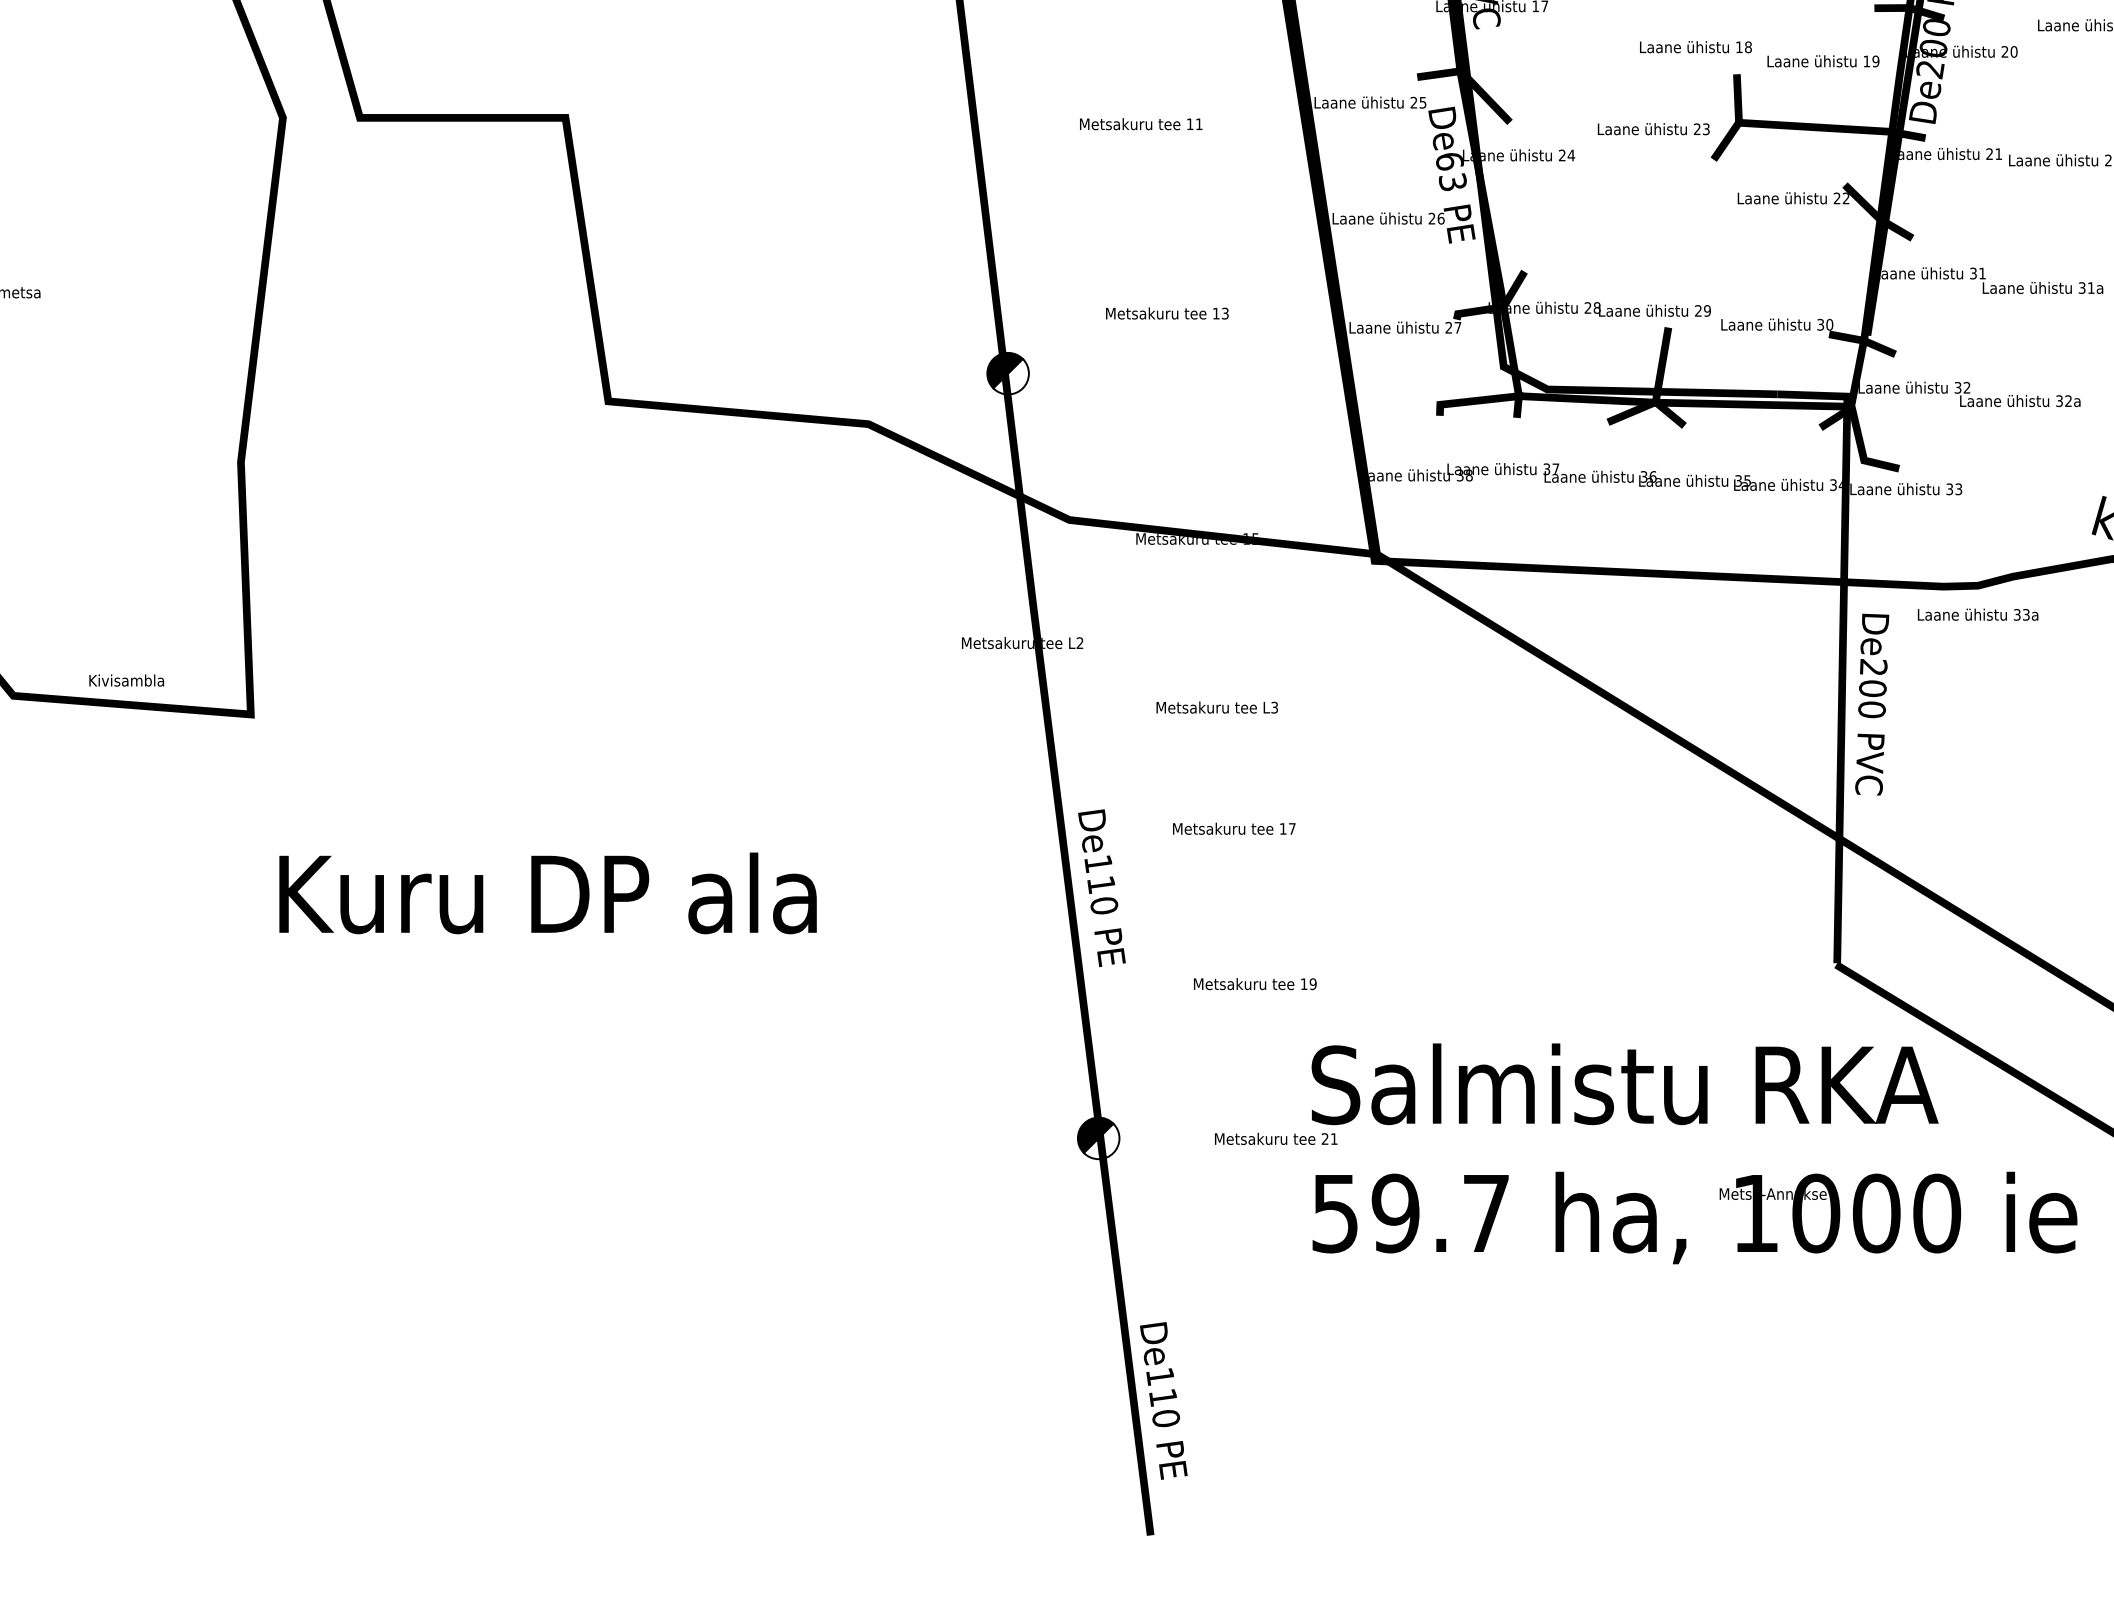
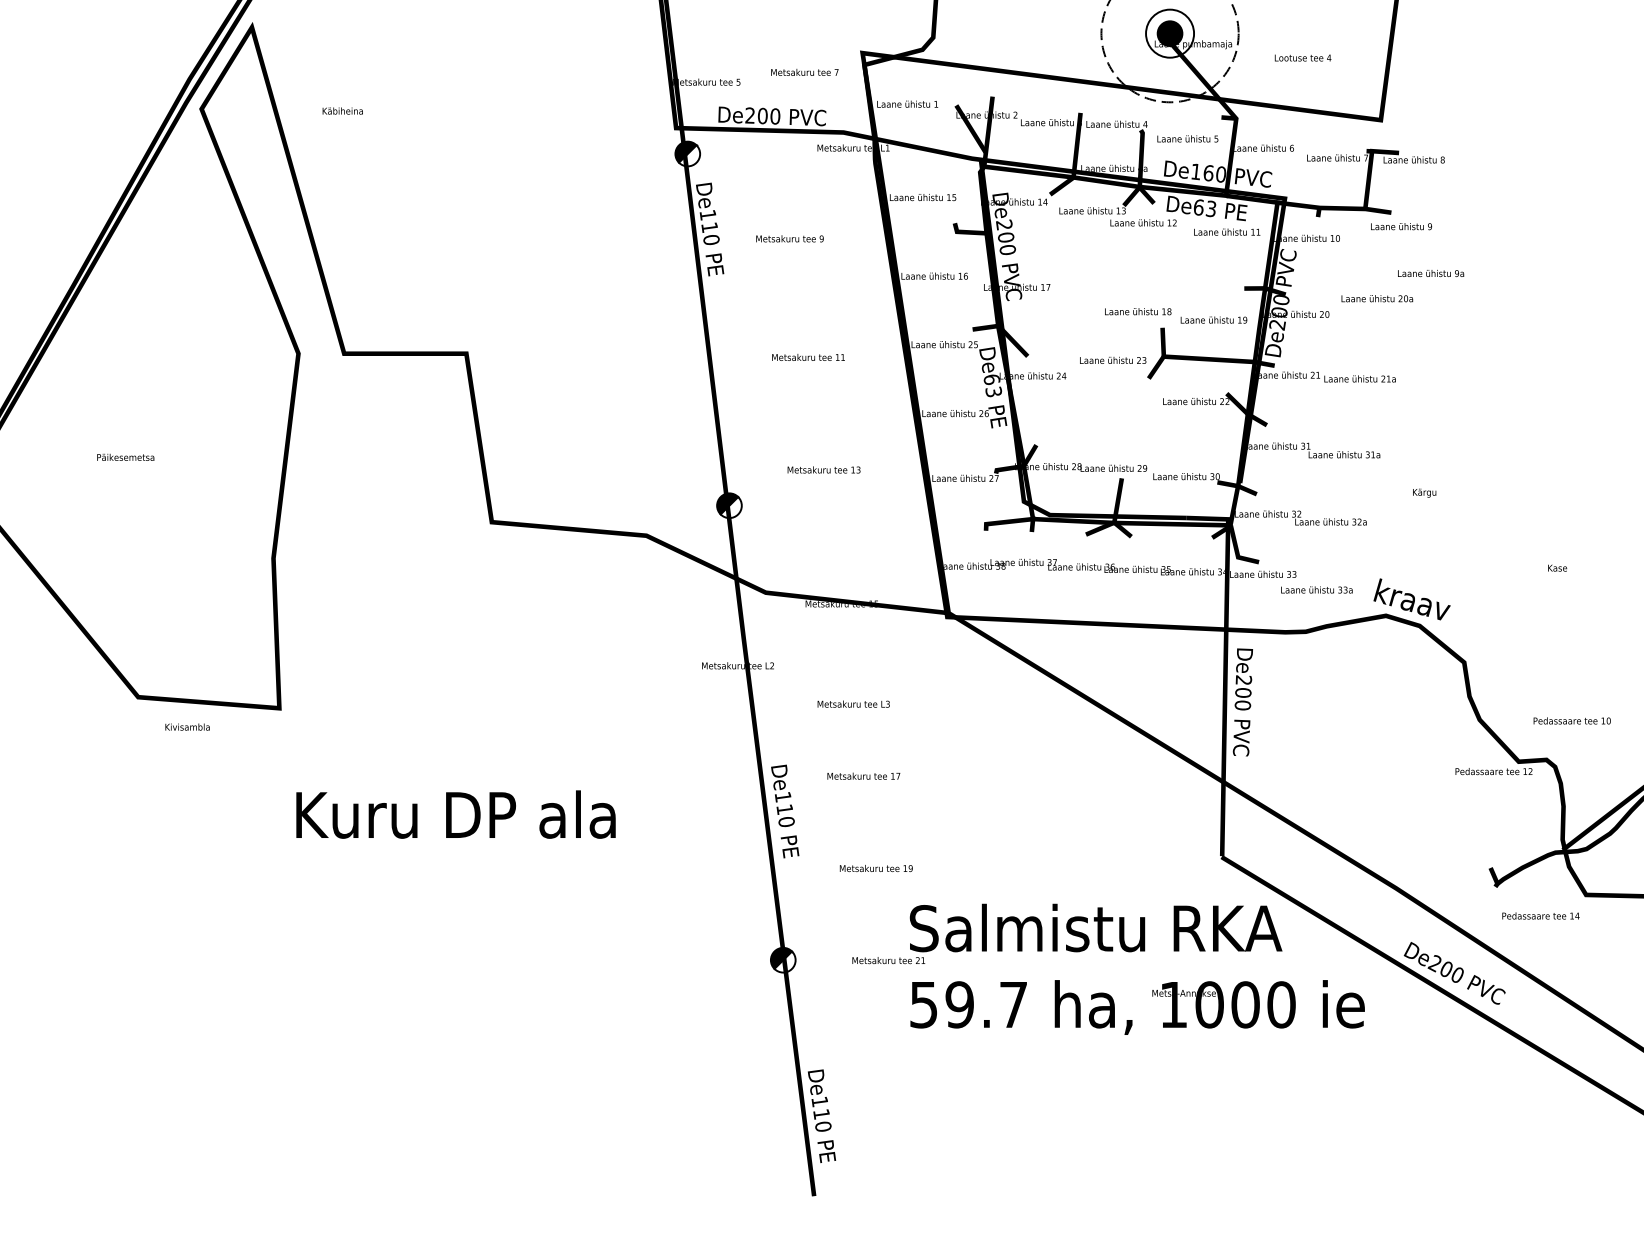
text: (1977, 613) -> (1316, 589), moved
text: (126, 679) -> (187, 726), moved

